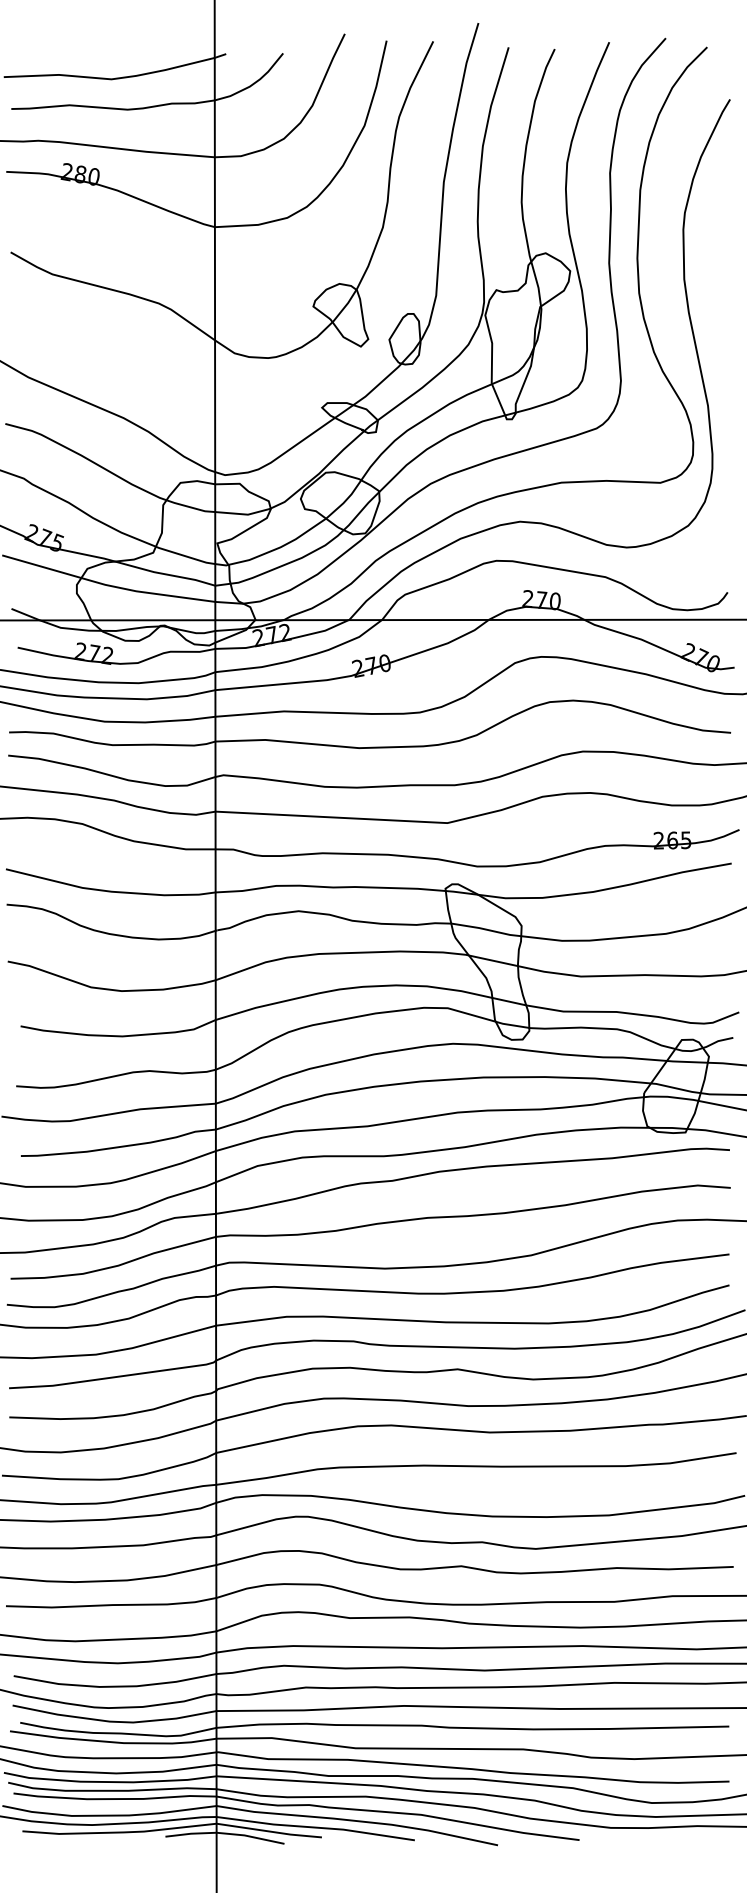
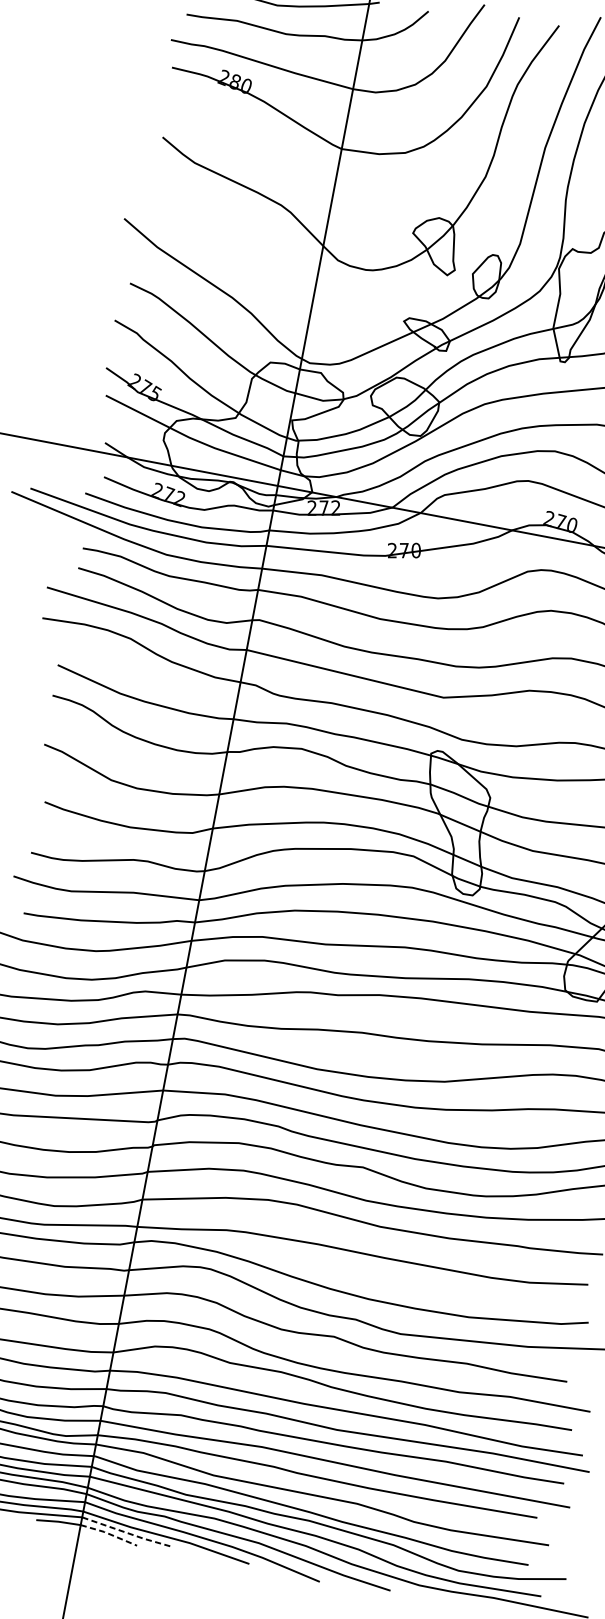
line: (269, 1831) -> (126, 1532), solid -> dashed
line: (250, 1836) -> (109, 1533), solid -> dashed

